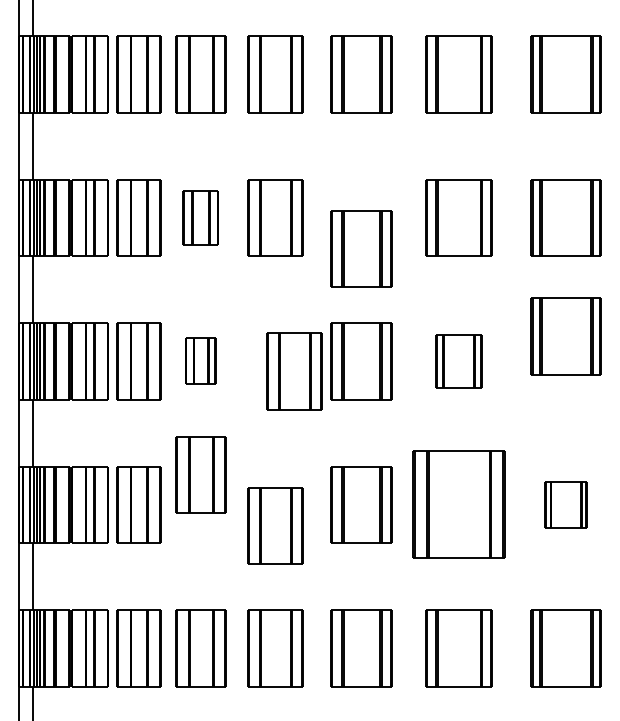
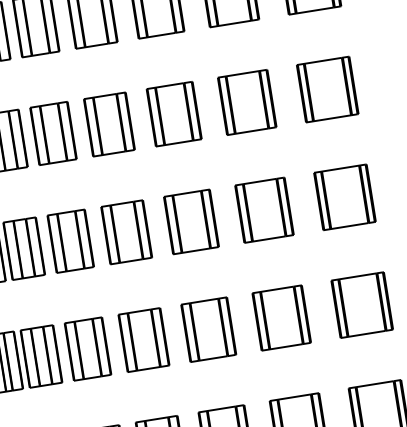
part: (200, 217) -> (53, 133), size x1.43
part: (361, 248) -> (174, 113), moved
part: (565, 336) -> (344, 197), moved
part: (200, 361) -> (70, 241), size x1.67
part: (458, 361) -> (264, 210), size x1.43
part: (294, 371) -> (126, 232), moved
part: (200, 474) -> (87, 348), moved
part: (458, 504) -> (281, 317), size x0.71
part: (565, 504) -> (361, 304), size x1.67
part: (275, 525) -> (143, 339), moved

